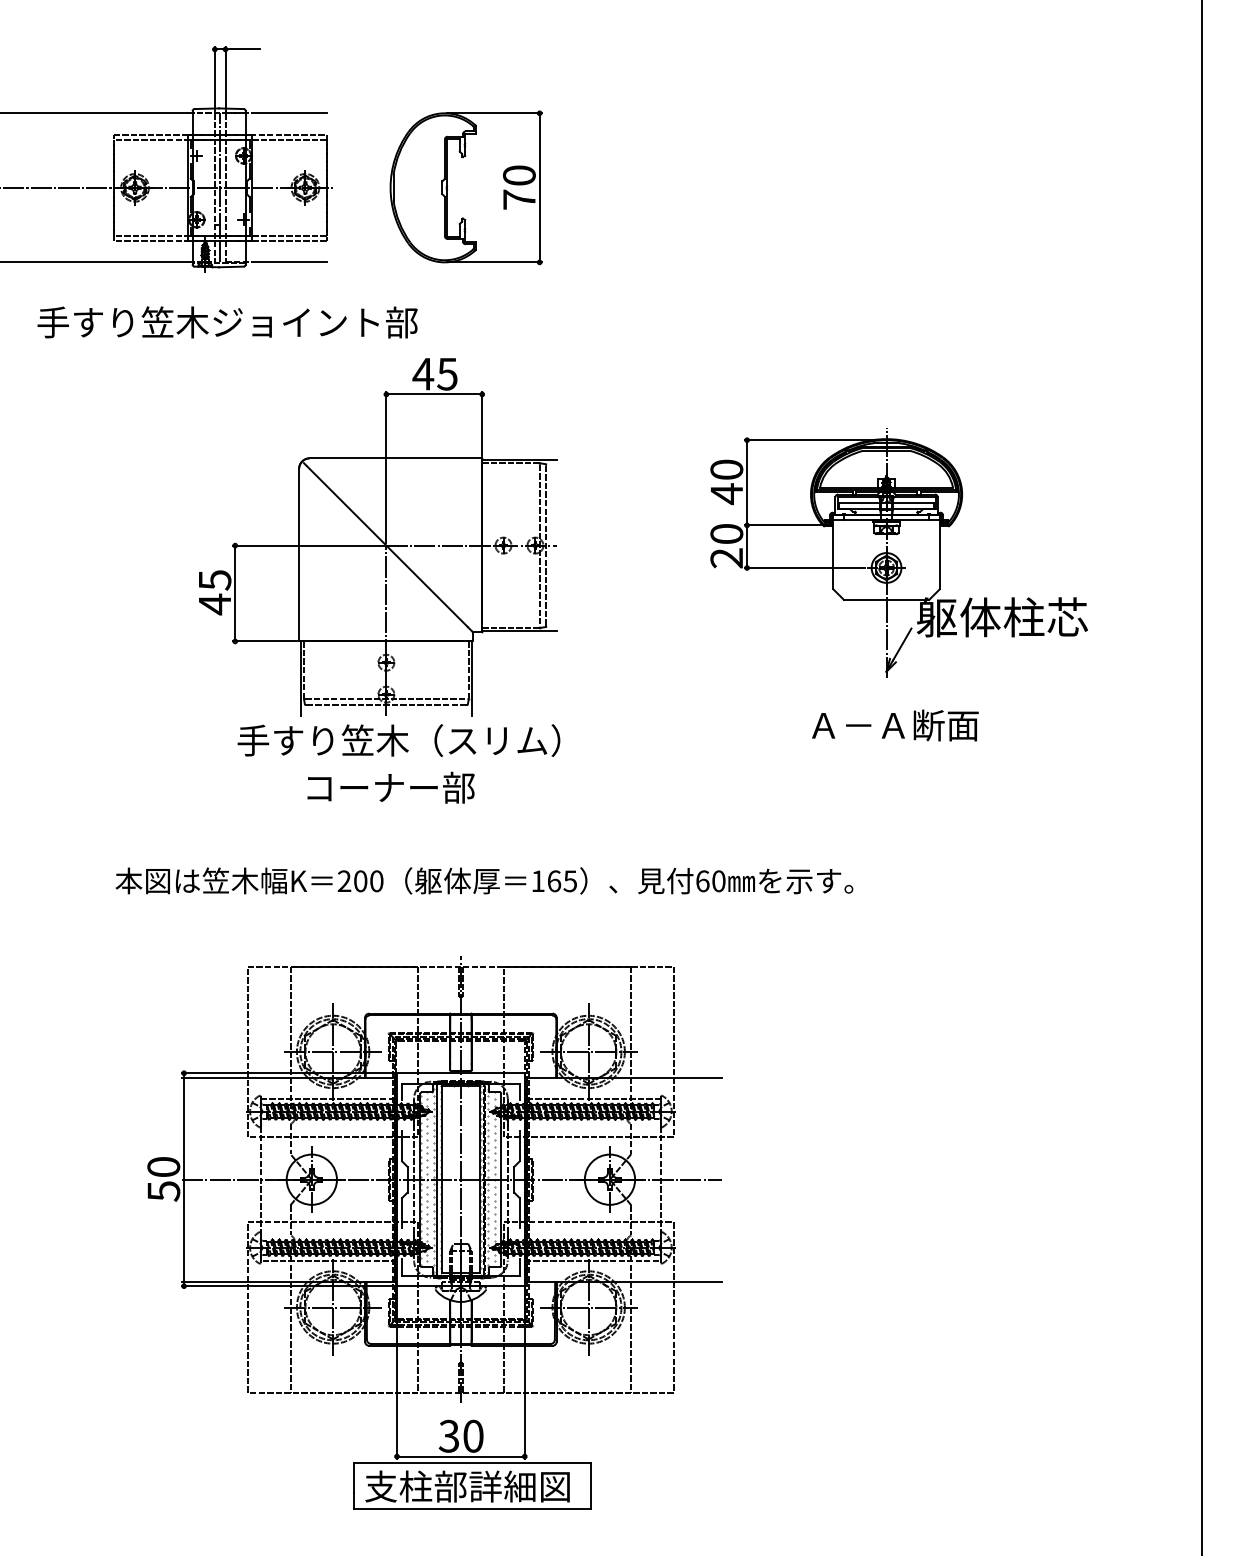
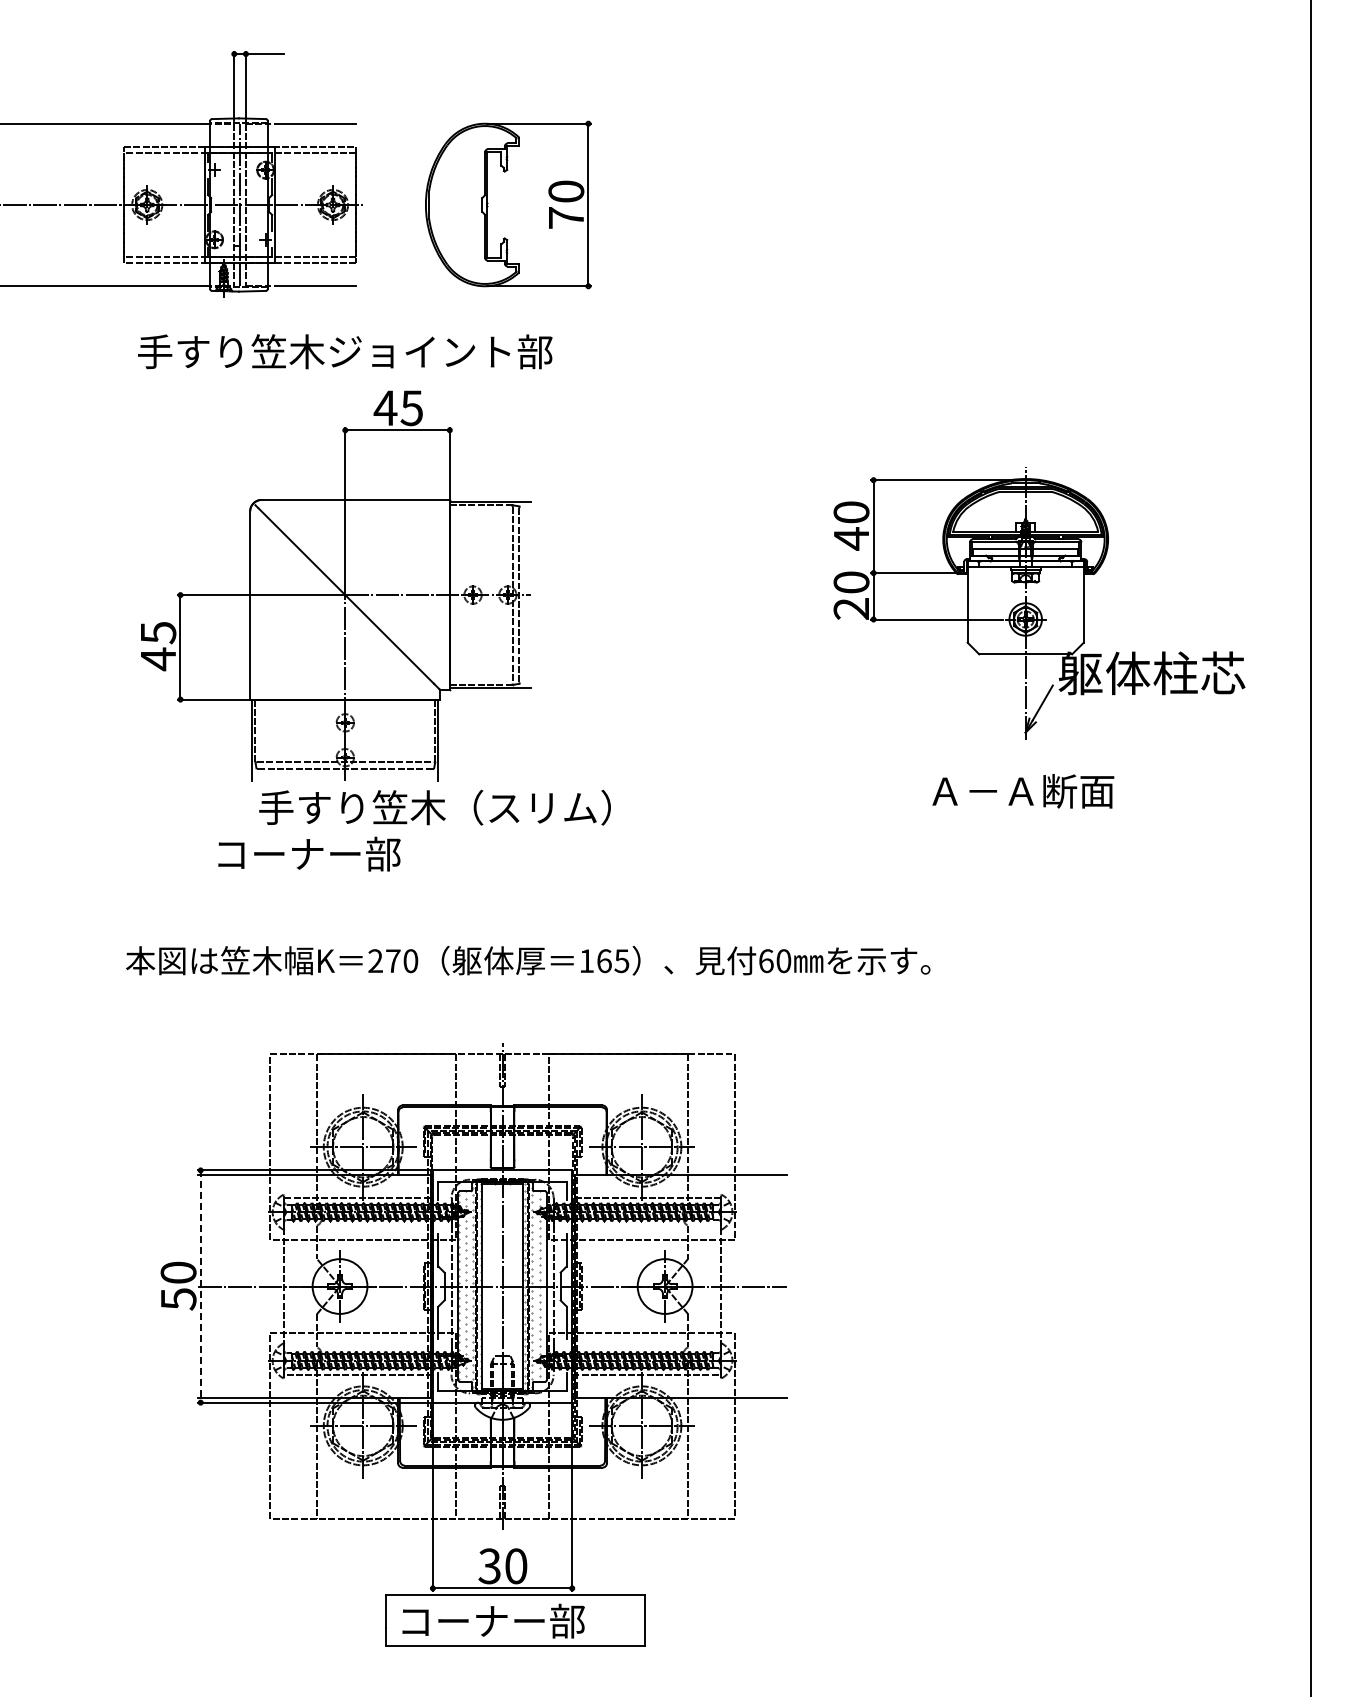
text: (227, 322) -> (345, 351), moved
part: (378, 536) -> (336, 585), moved
part: (899, 553) -> (1039, 603), moved
text: (895, 725) -> (1023, 791), moved
text: (391, 787) -> (309, 853), moved
text: (360, 881) -> (393, 961), 200 -> 270
line: (183, 1180) -> (200, 1287), solid -> dashed
text: (467, 1486) -> (509, 1620), 支柱部詳細図 -> コーナー部

